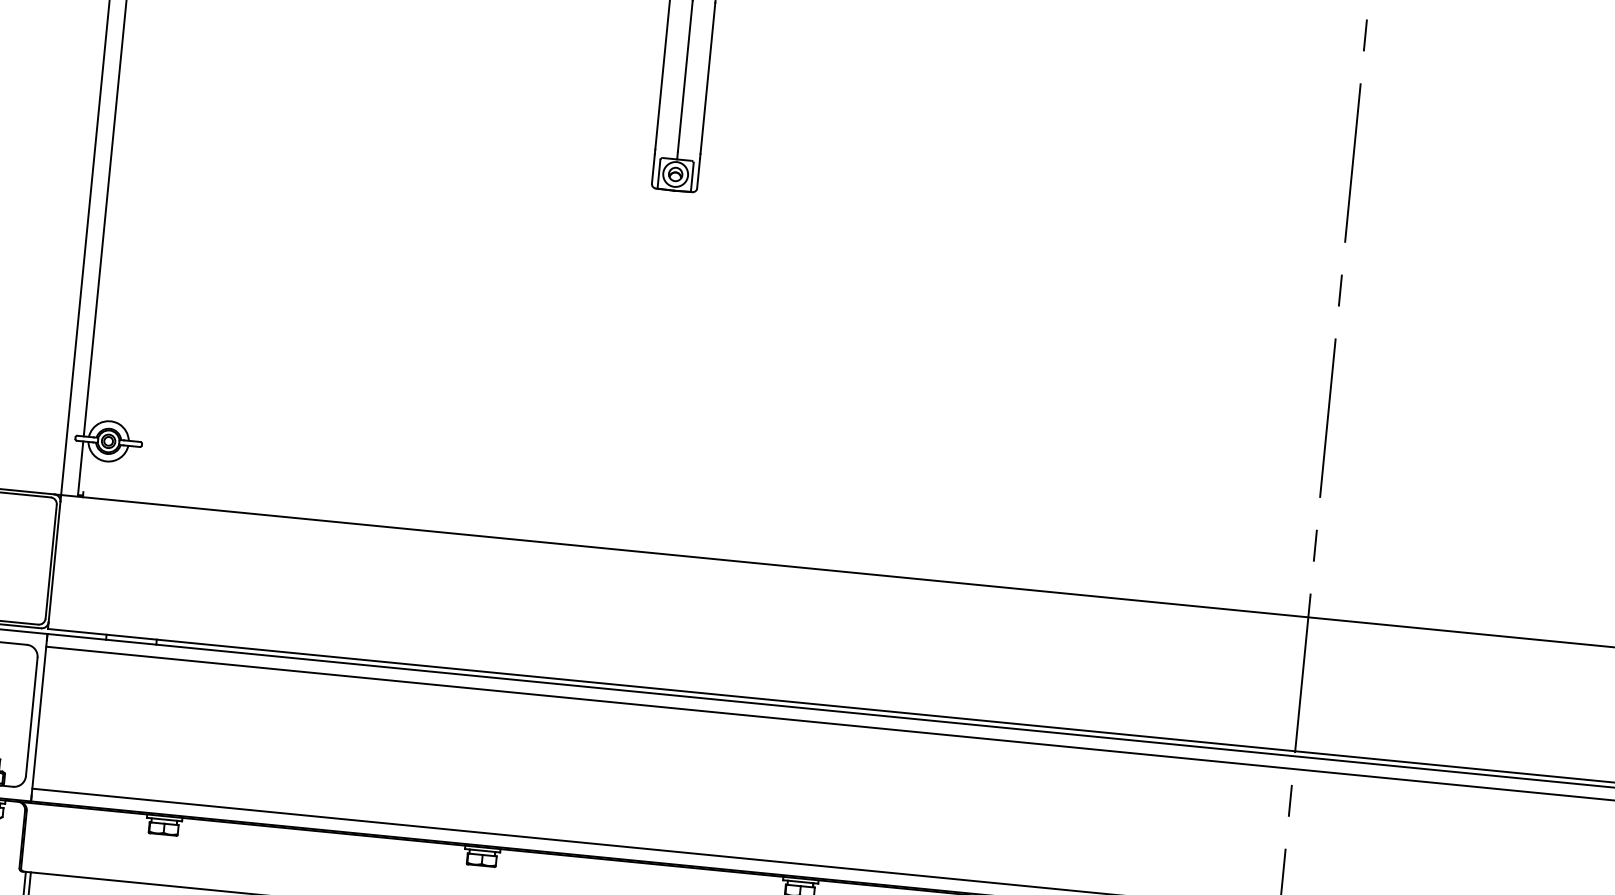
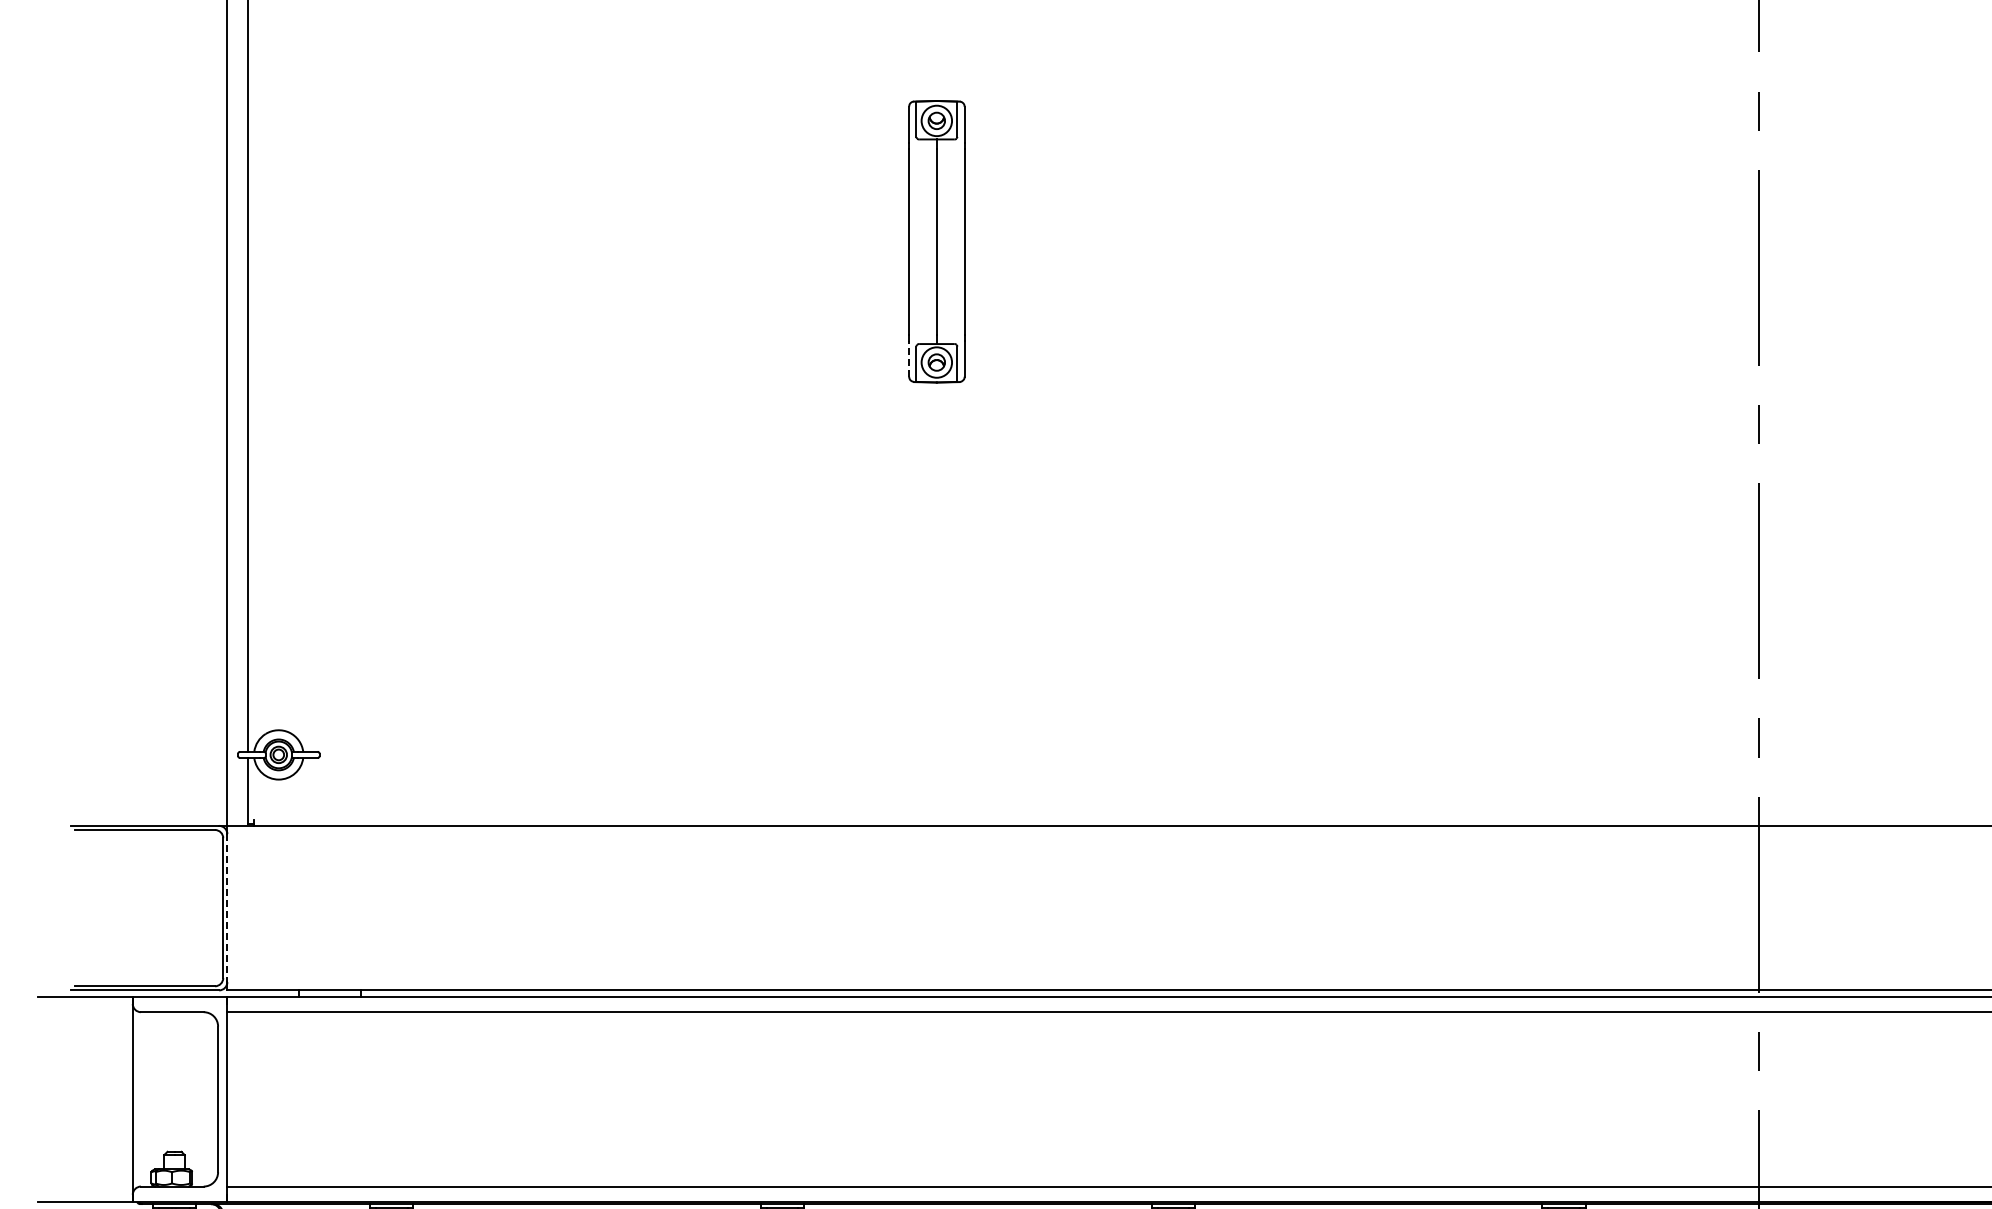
line: (653, 169) -> (909, 358), solid -> dashed
line: (54, 562) -> (227, 908), solid -> dashed

